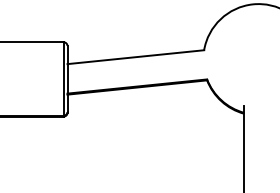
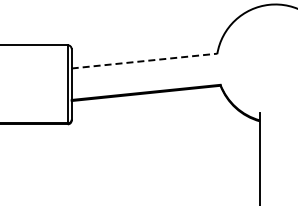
line: (136, 57) -> (145, 61), solid -> dashed

